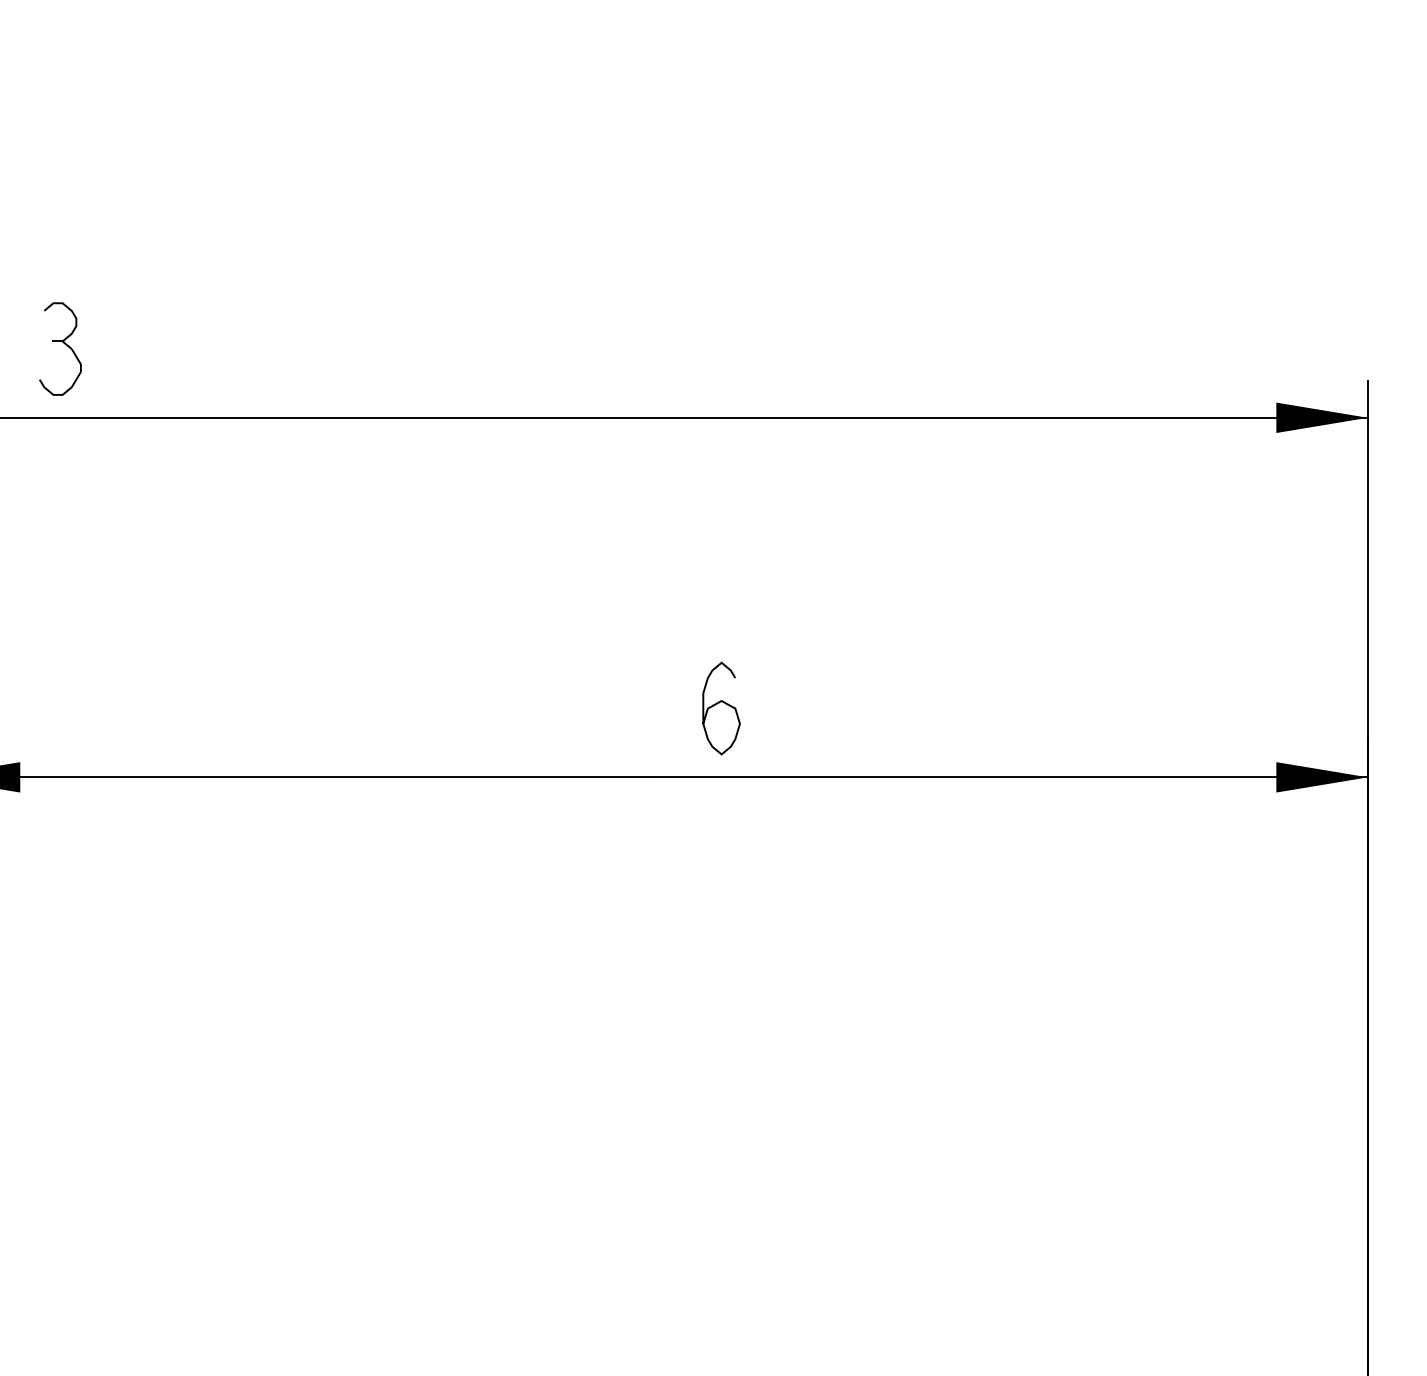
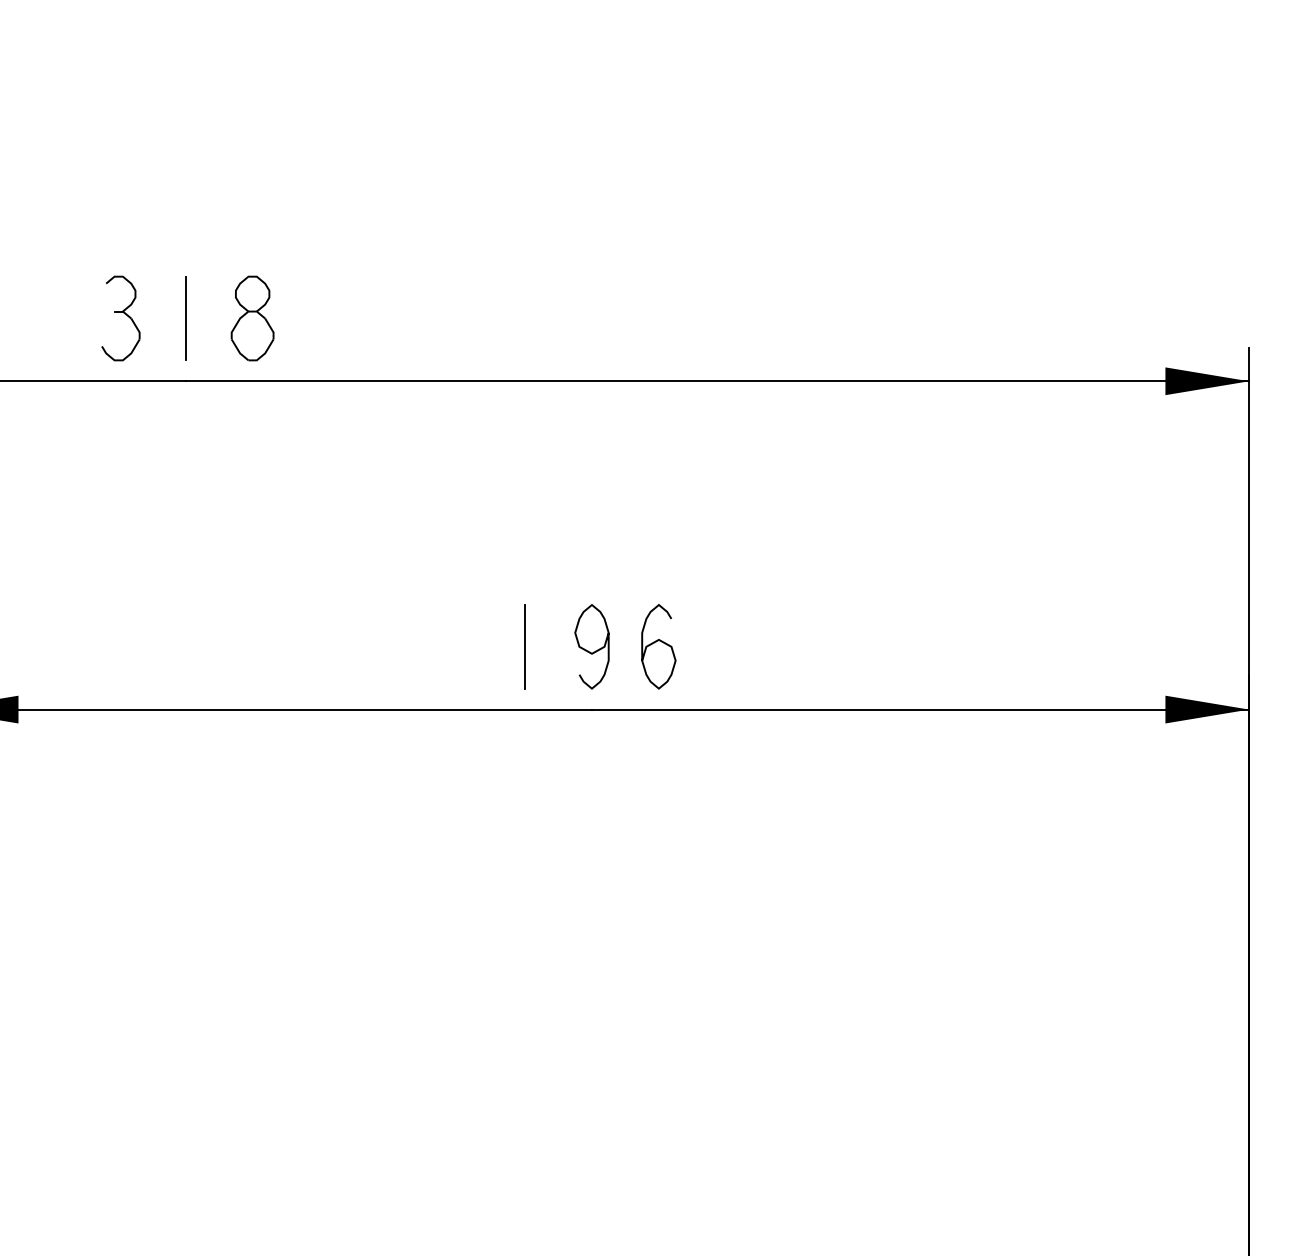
part: (60, 348) -> (120, 318), moved
line: (203, 348) -> (185, 318), added
part: (276, 348) -> (252, 318), added
line: (574, 708) -> (524, 646), added
curve: (652, 712) -> (595, 650), added

